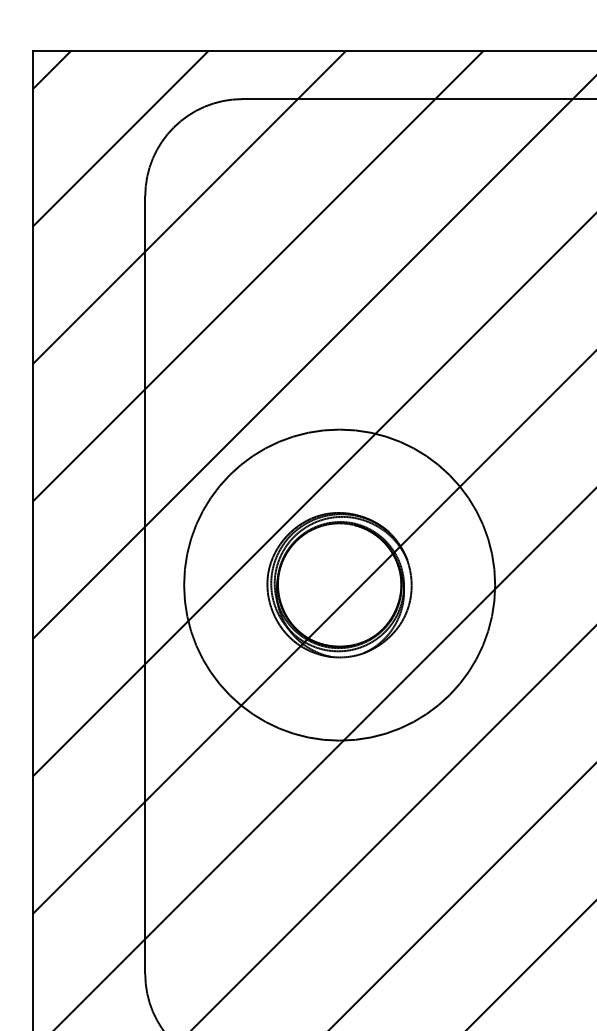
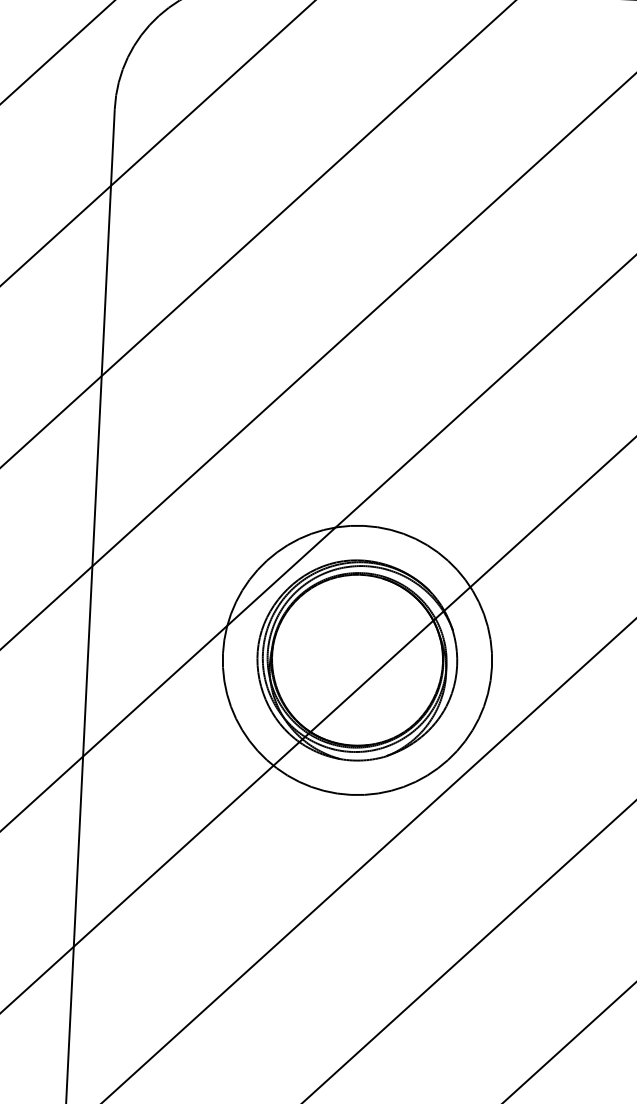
circle: (339, 584) -> (357, 659), size x0.62

